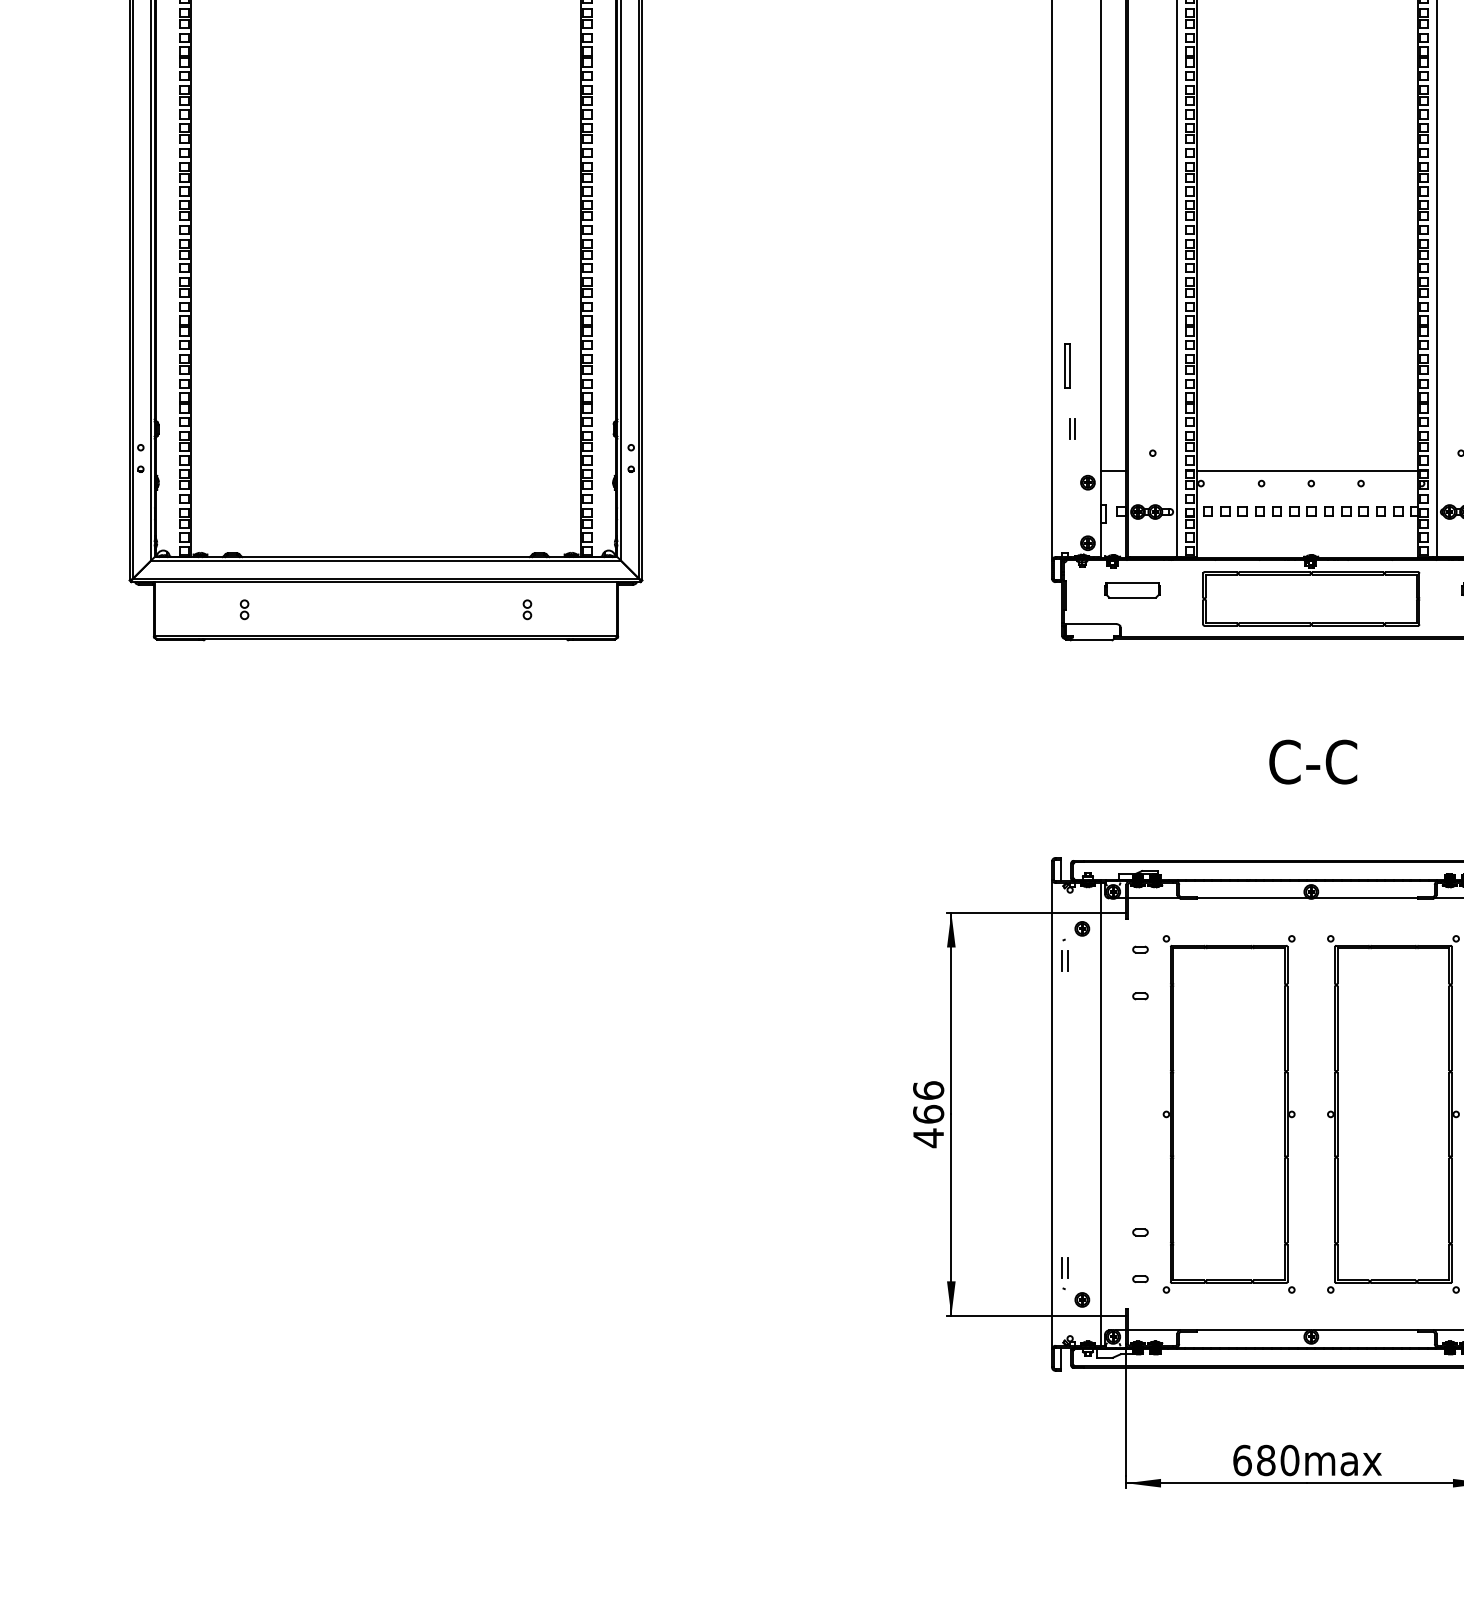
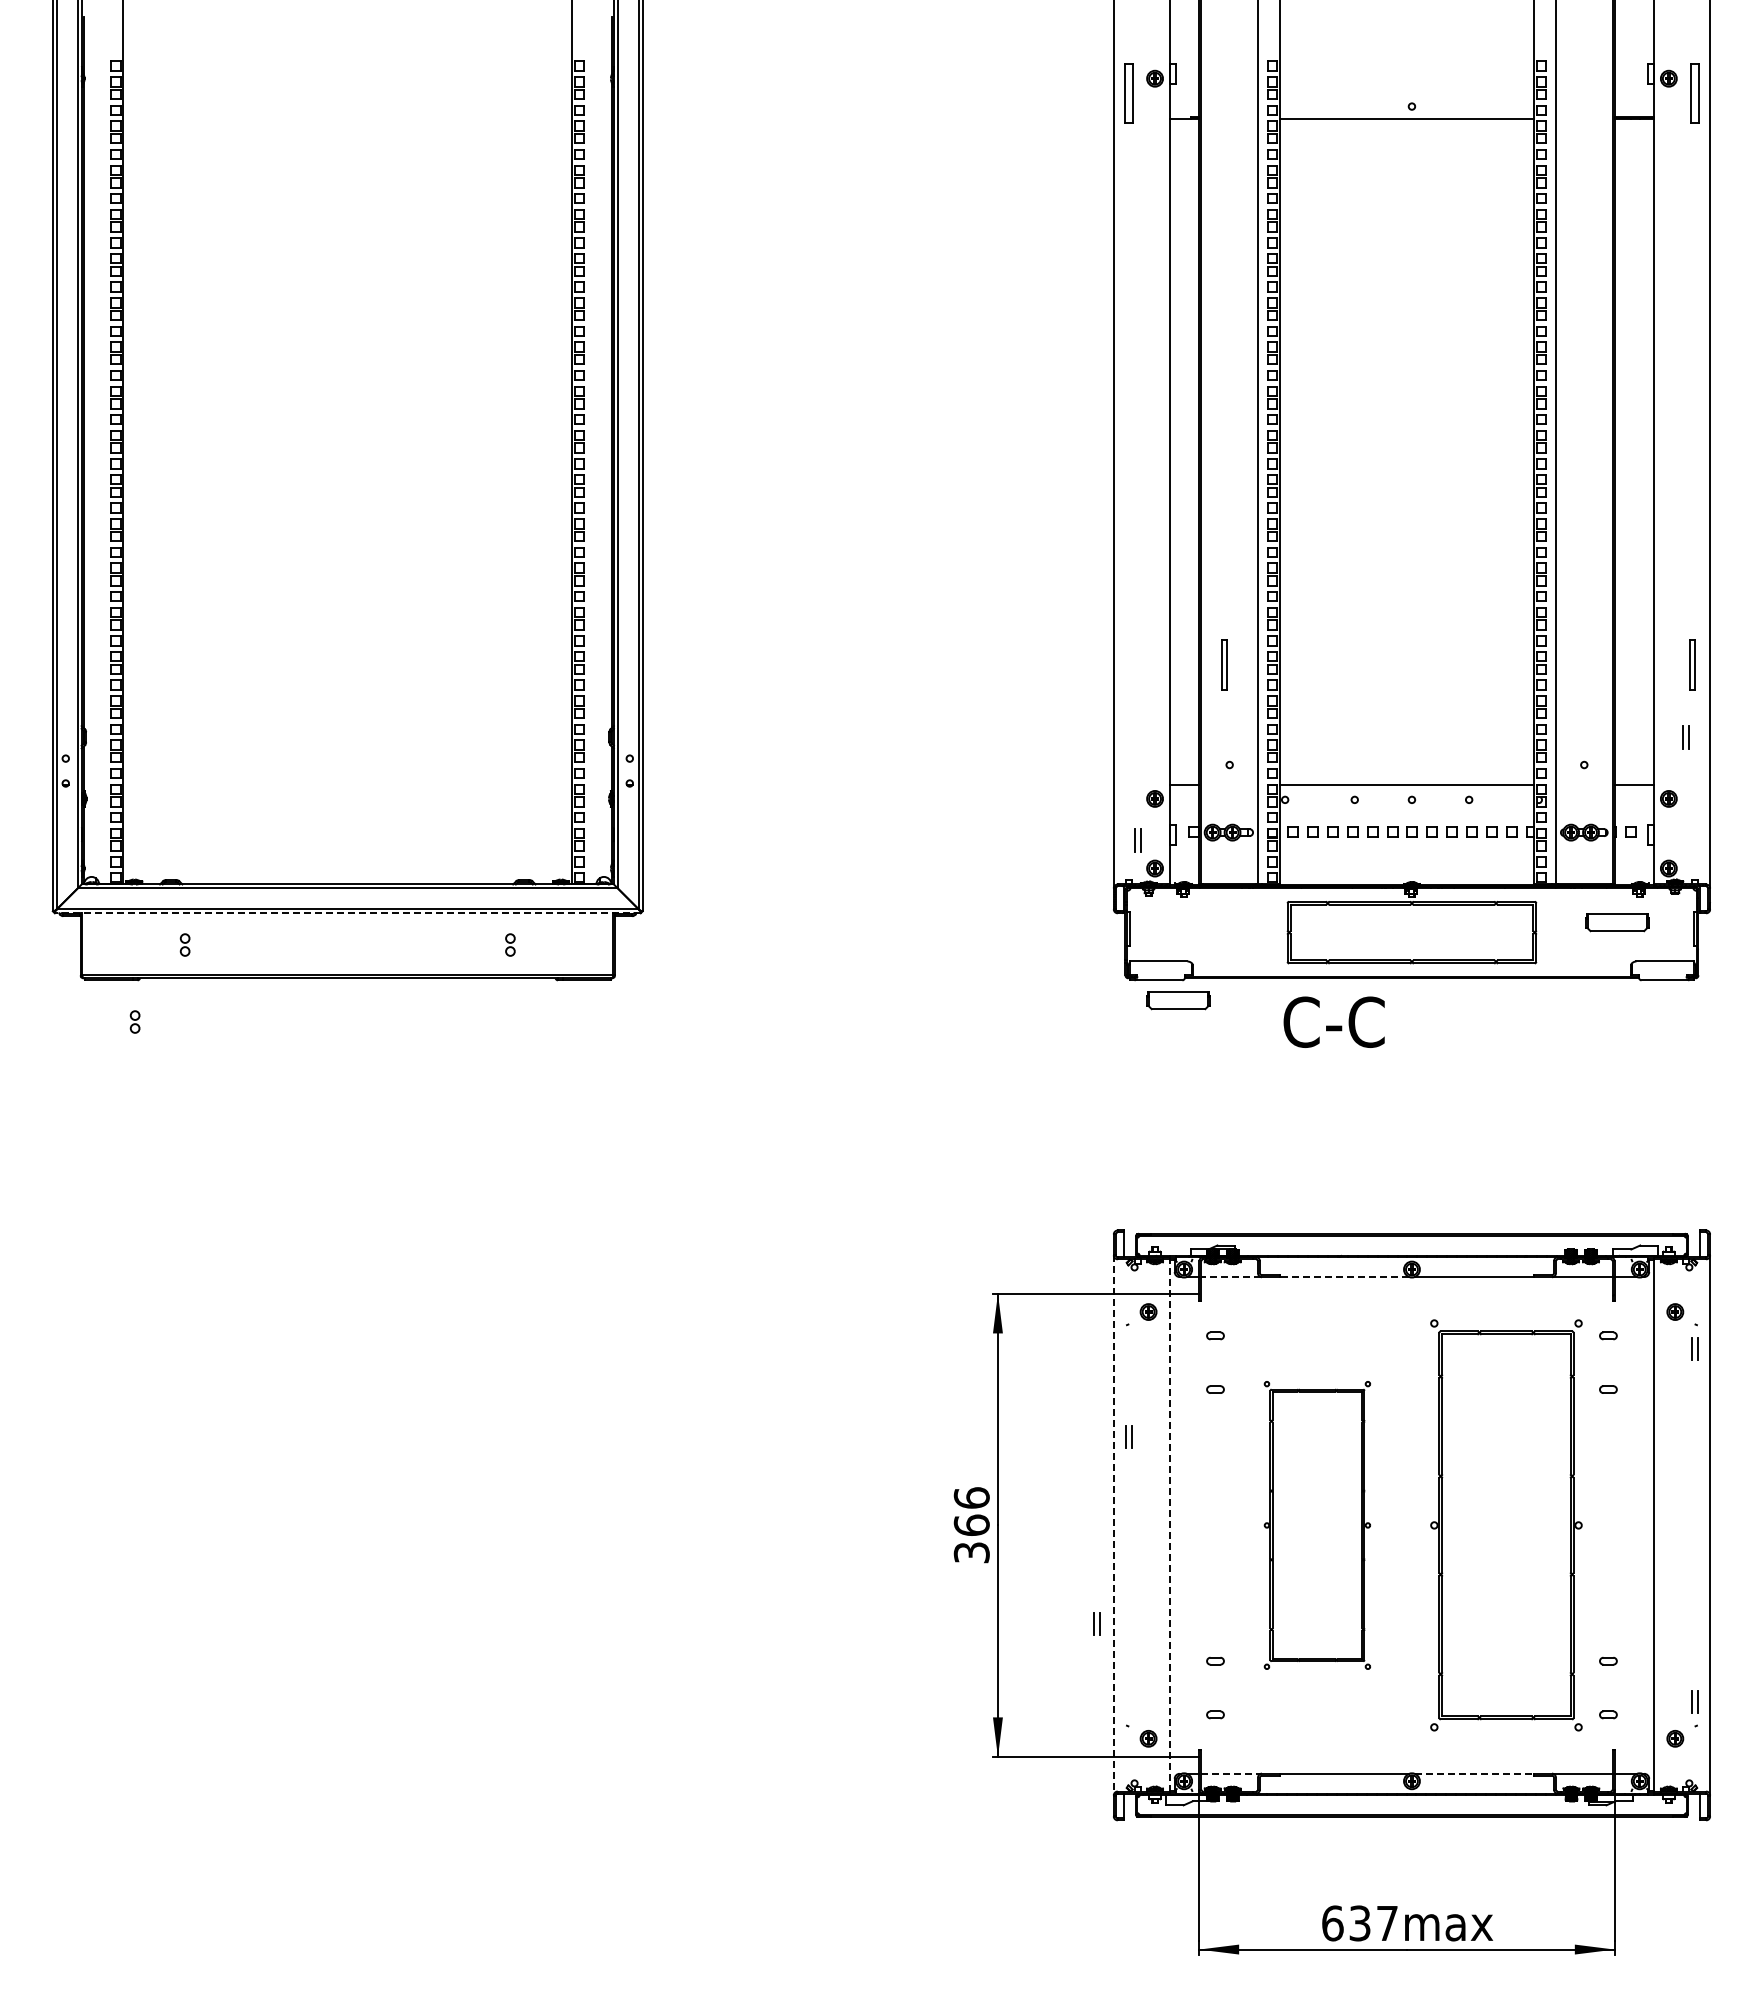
part: (1067, 365) -> (1224, 664), moved
part: (1072, 429) -> (1137, 840), moved
line: (385, 582) -> (347, 913), solid -> dashed
part: (1132, 590) -> (1178, 1000), moved
part: (200, 676) -> (134, 1021), added
text: (1312, 761) -> (1333, 1021), moved
line: (1154, 898) -> (1231, 1277), solid -> dashed
line: (1252, 898) -> (1344, 1277), solid -> dashed
part: (1064, 960) -> (1128, 1436), moved
line: (1100, 1113) -> (1169, 1524), solid -> dashed
line: (1051, 1114) -> (1113, 1525), solid -> dashed
part: (1229, 1114) -> (1317, 1525), size x0.7
text: (928, 1137) -> (971, 1552), 466 -> 366
part: (1064, 1267) -> (1096, 1623), moved
line: (1154, 1330) -> (1231, 1773), solid -> dashed
line: (1365, 1330) -> (1474, 1773), solid -> dashed
text: (1277, 1460) -> (1373, 1923), 680max -> 637max

